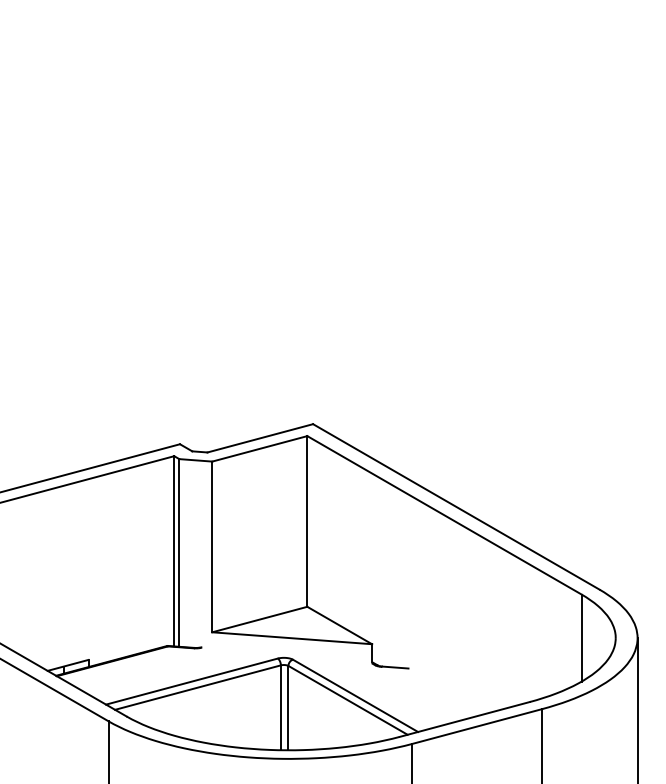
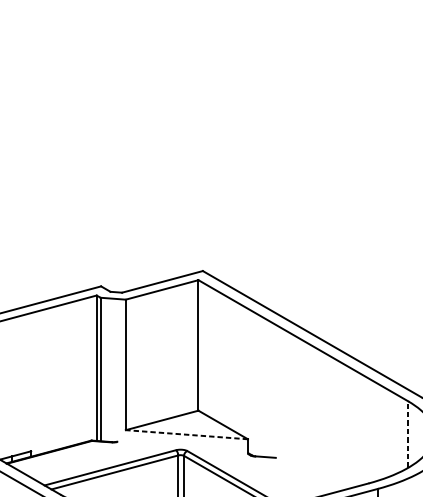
line: (291, 638) -> (186, 434), solid -> dashed
line: (581, 638) -> (408, 434), solid -> dashed

